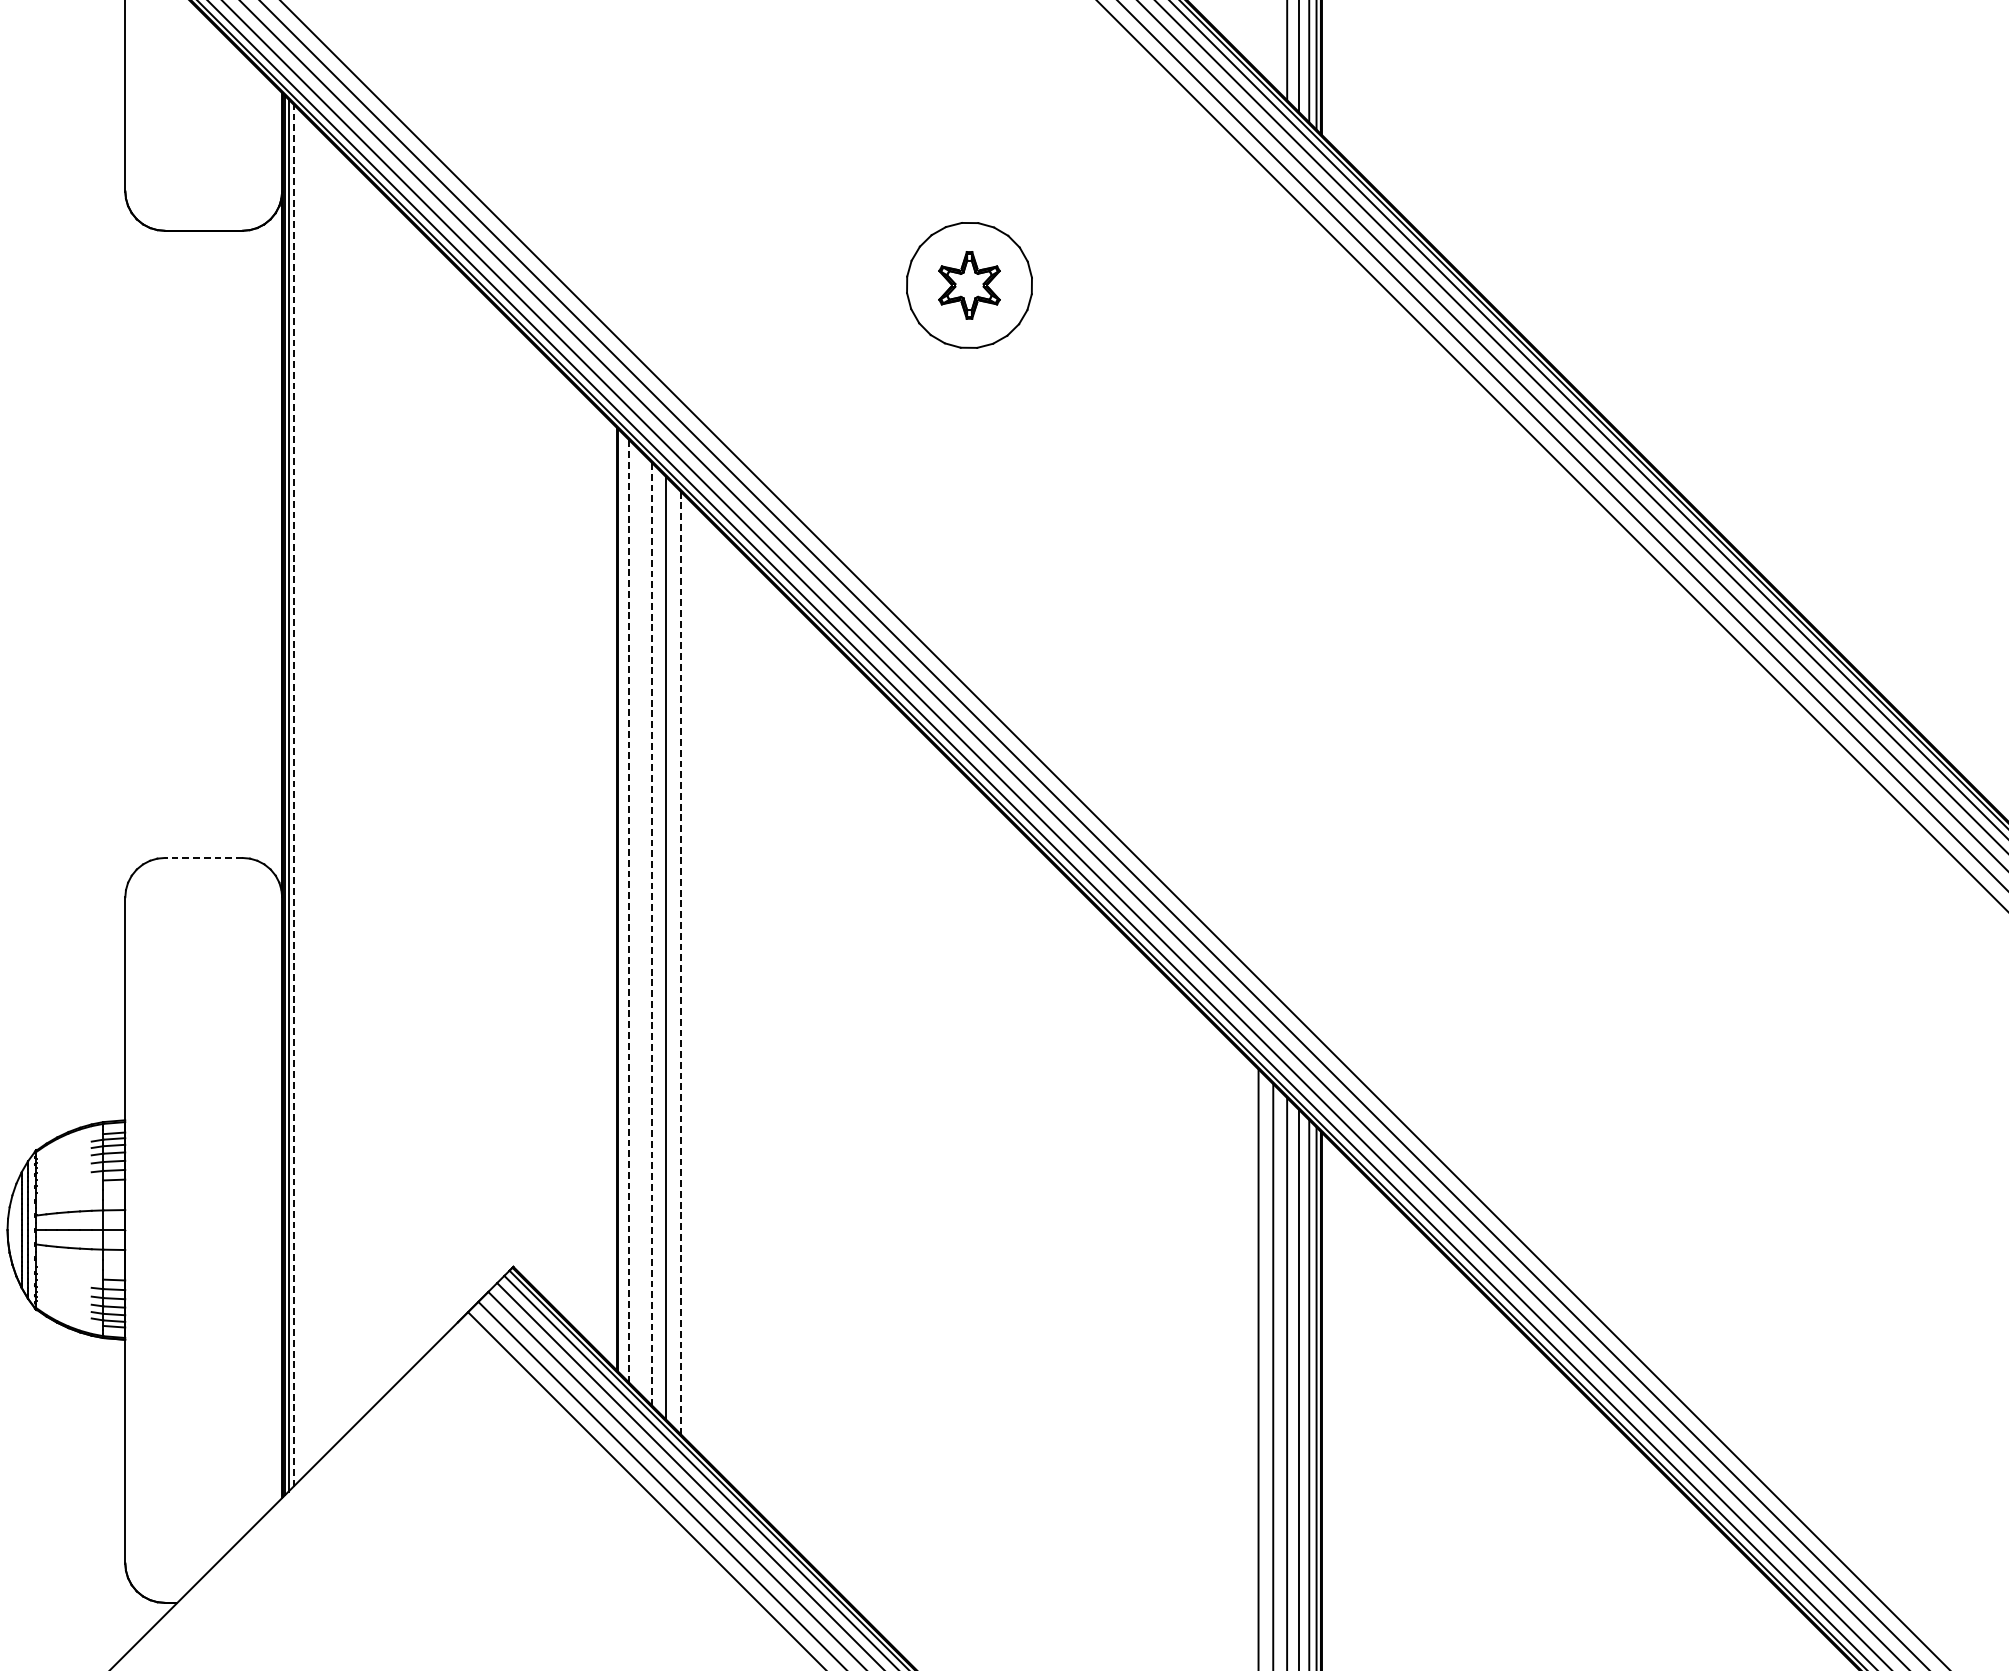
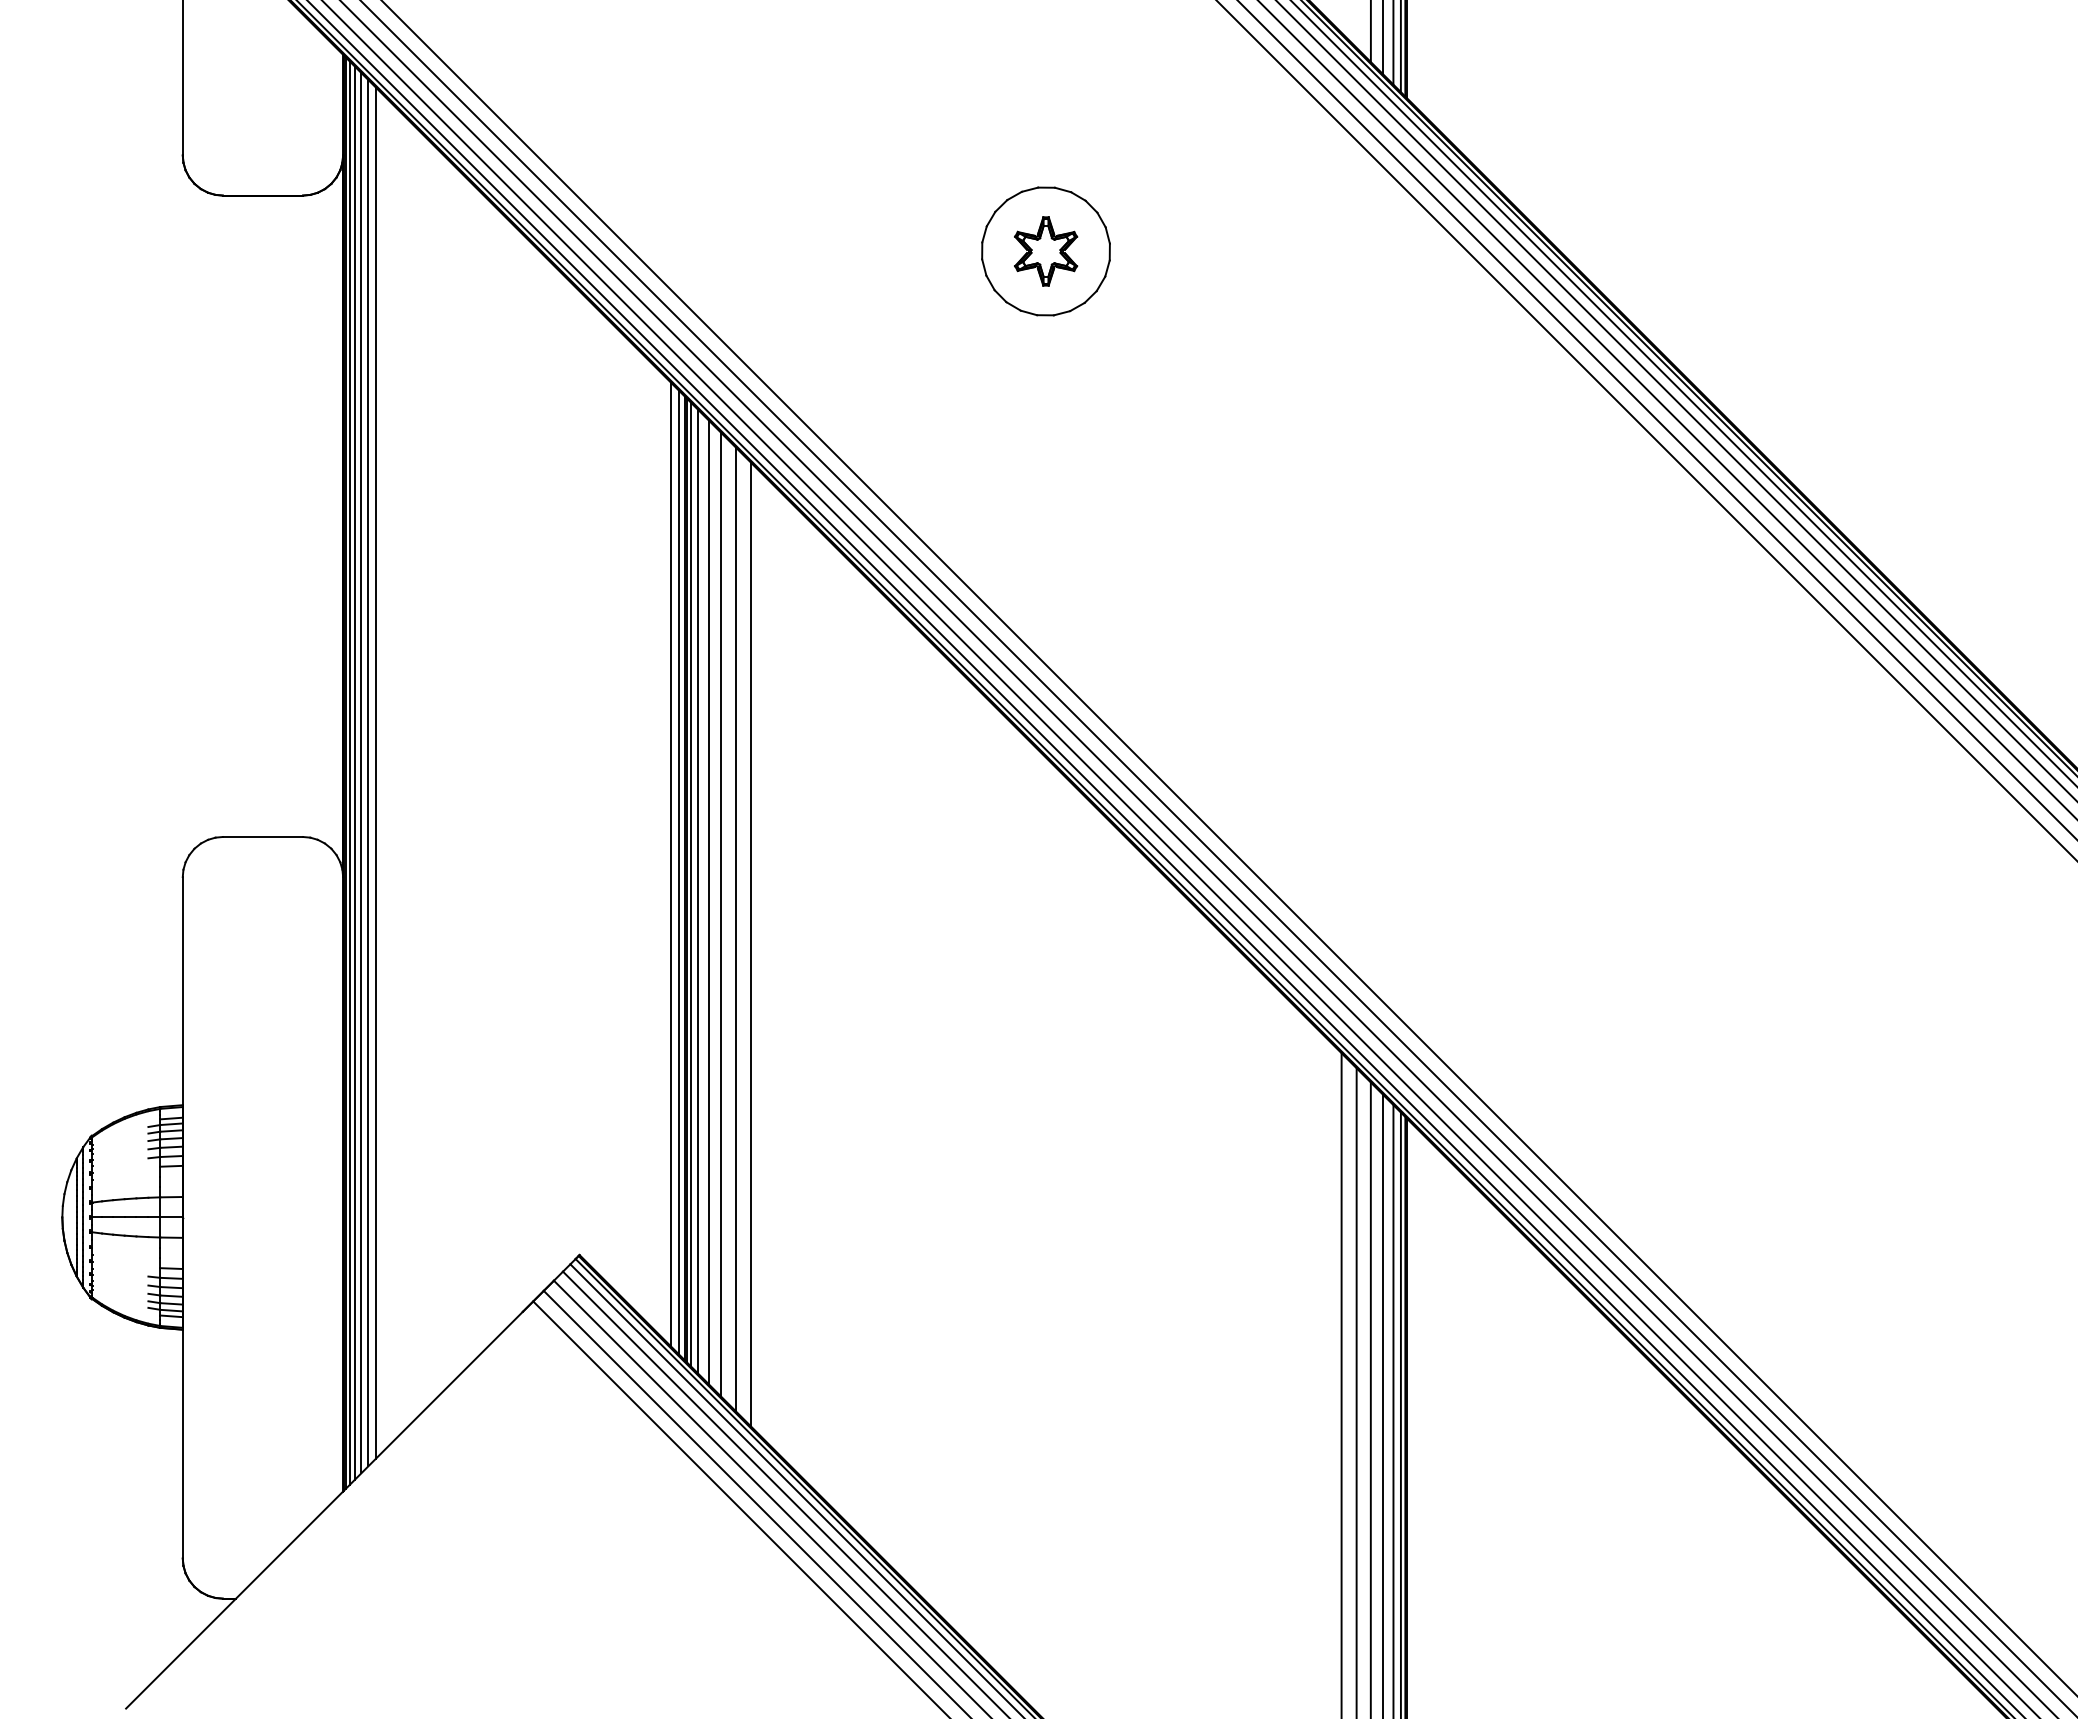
line: (300, 794) -> (361, 772), added
line: (313, 794) -> (375, 772), added
line: (293, 795) -> (354, 773), dashed -> solid
line: (306, 795) -> (368, 773), added
line: (203, 857) -> (262, 836), dashed -> solid
line: (603, 884) -> (671, 864), added
line: (610, 892) -> (678, 872), added
line: (621, 904) -> (690, 884), added
line: (629, 911) -> (698, 891), dashed -> solid
line: (639, 922) -> (708, 902), added
line: (652, 934) -> (721, 915), dashed -> solid
line: (680, 963) -> (750, 944), dashed -> solid

